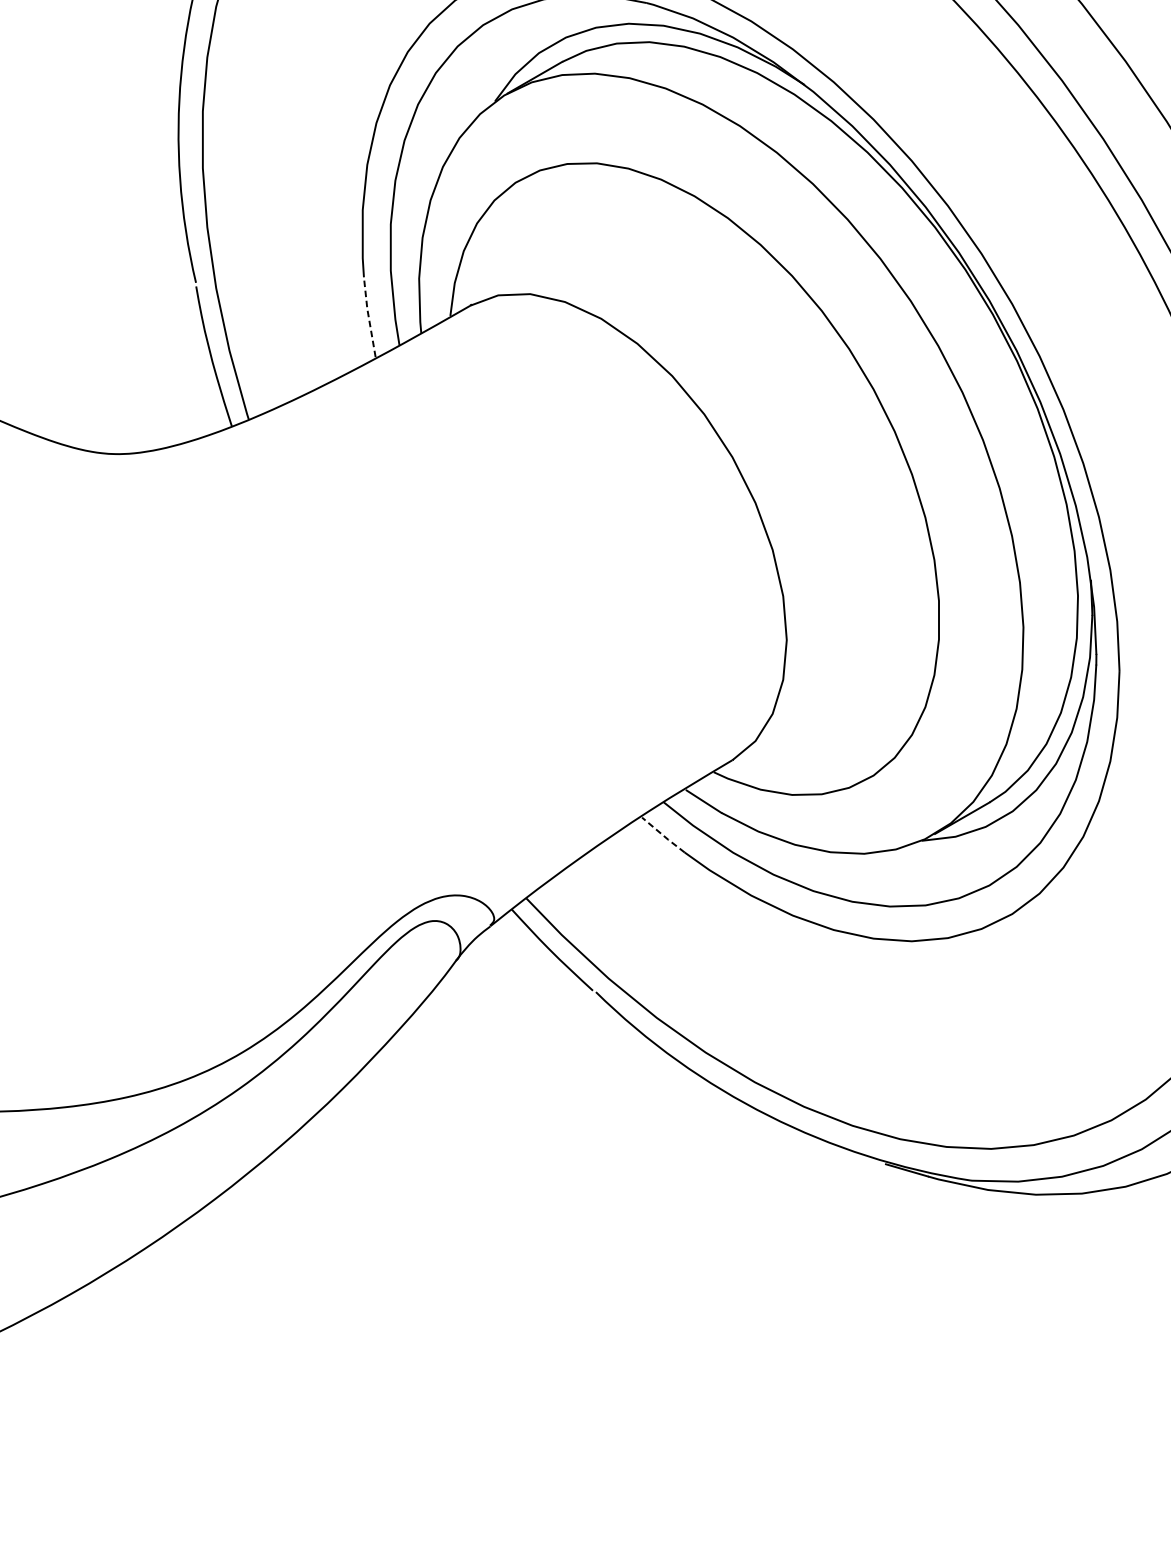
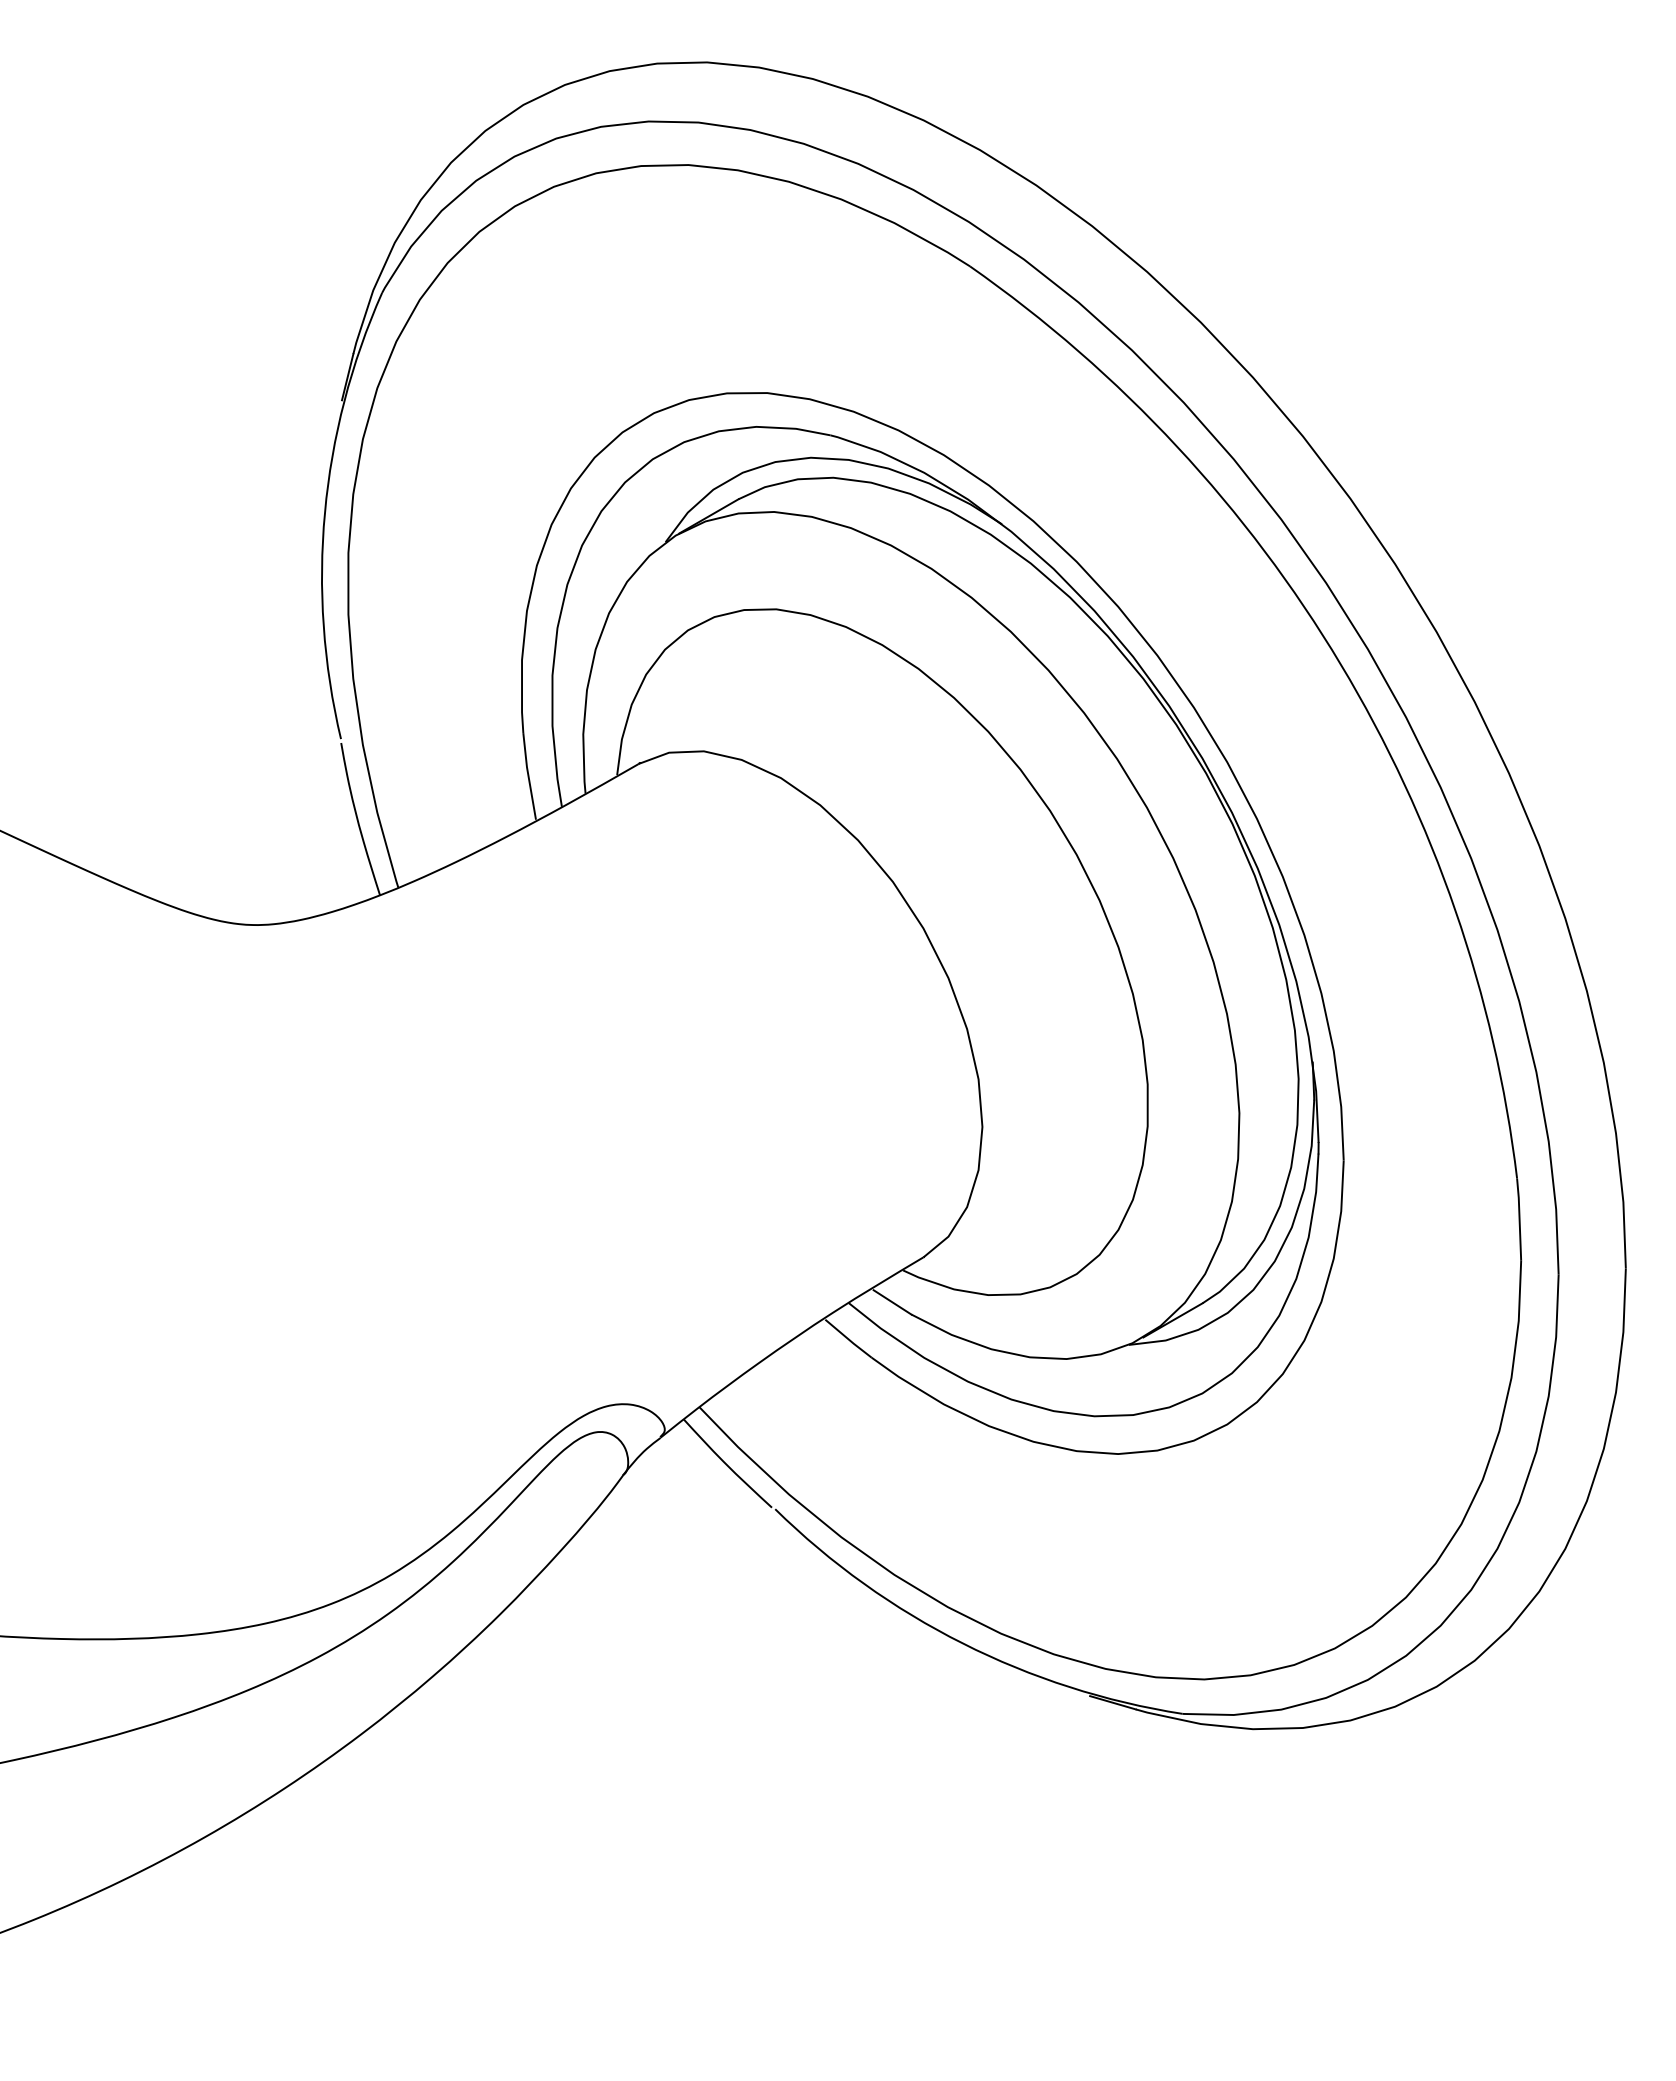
line: (368, 317) -> (528, 776), dashed -> solid
line: (663, 835) -> (848, 1339), dashed -> solid

